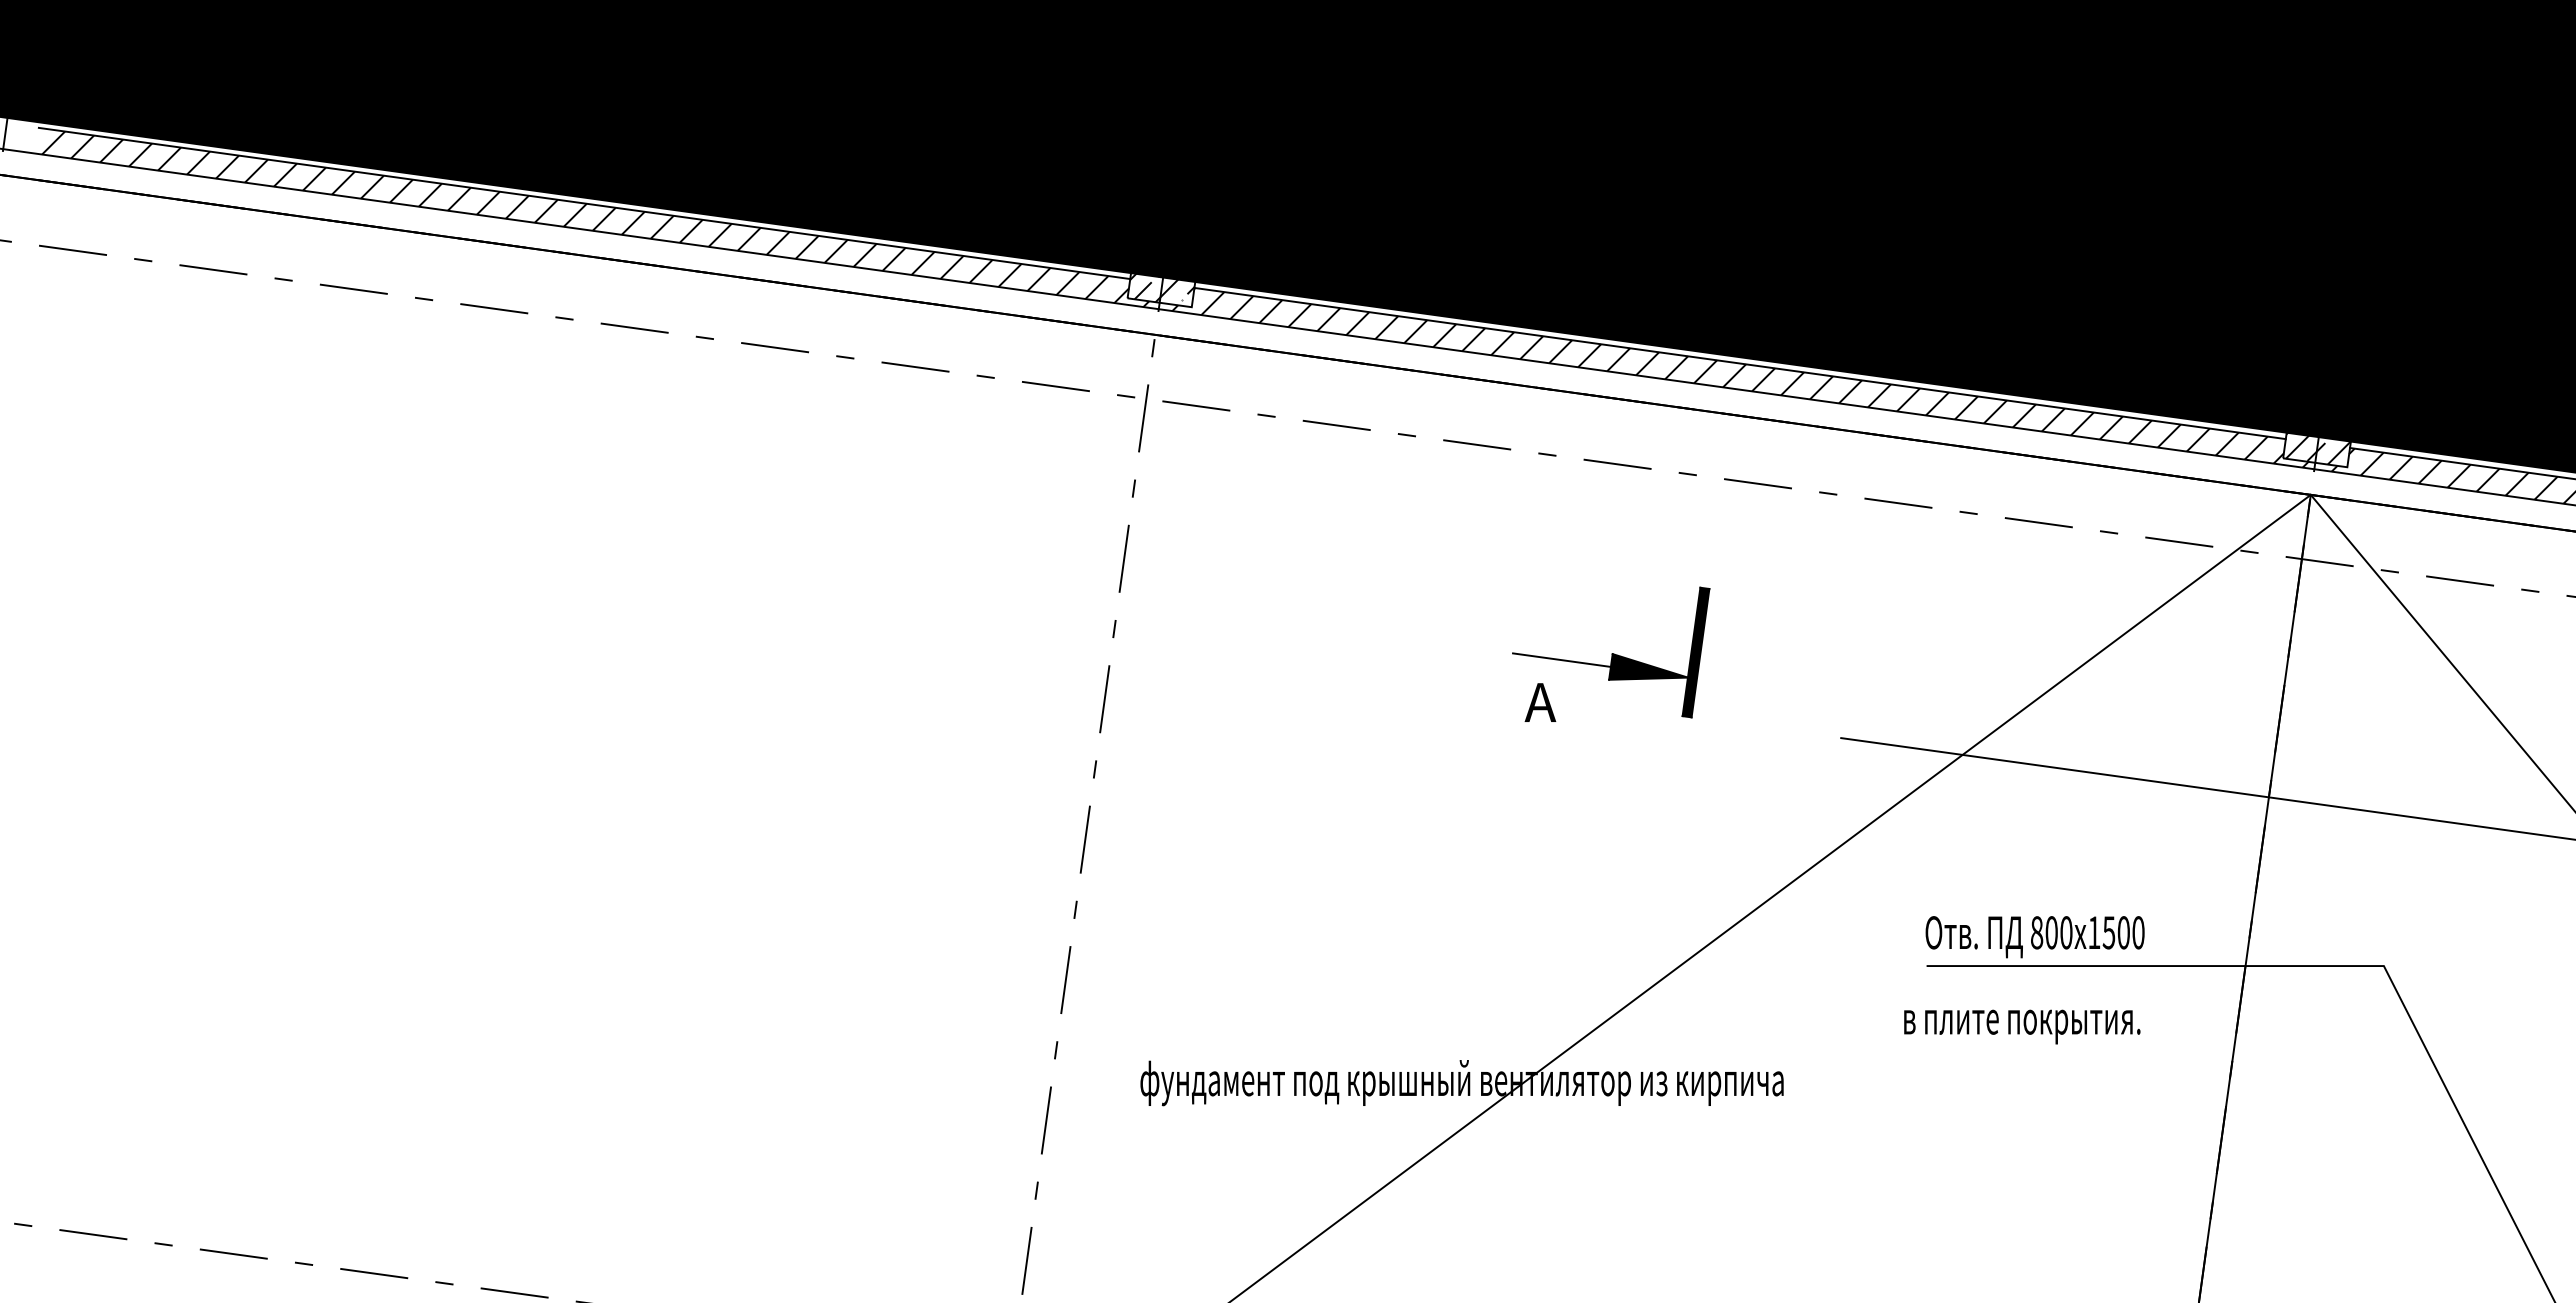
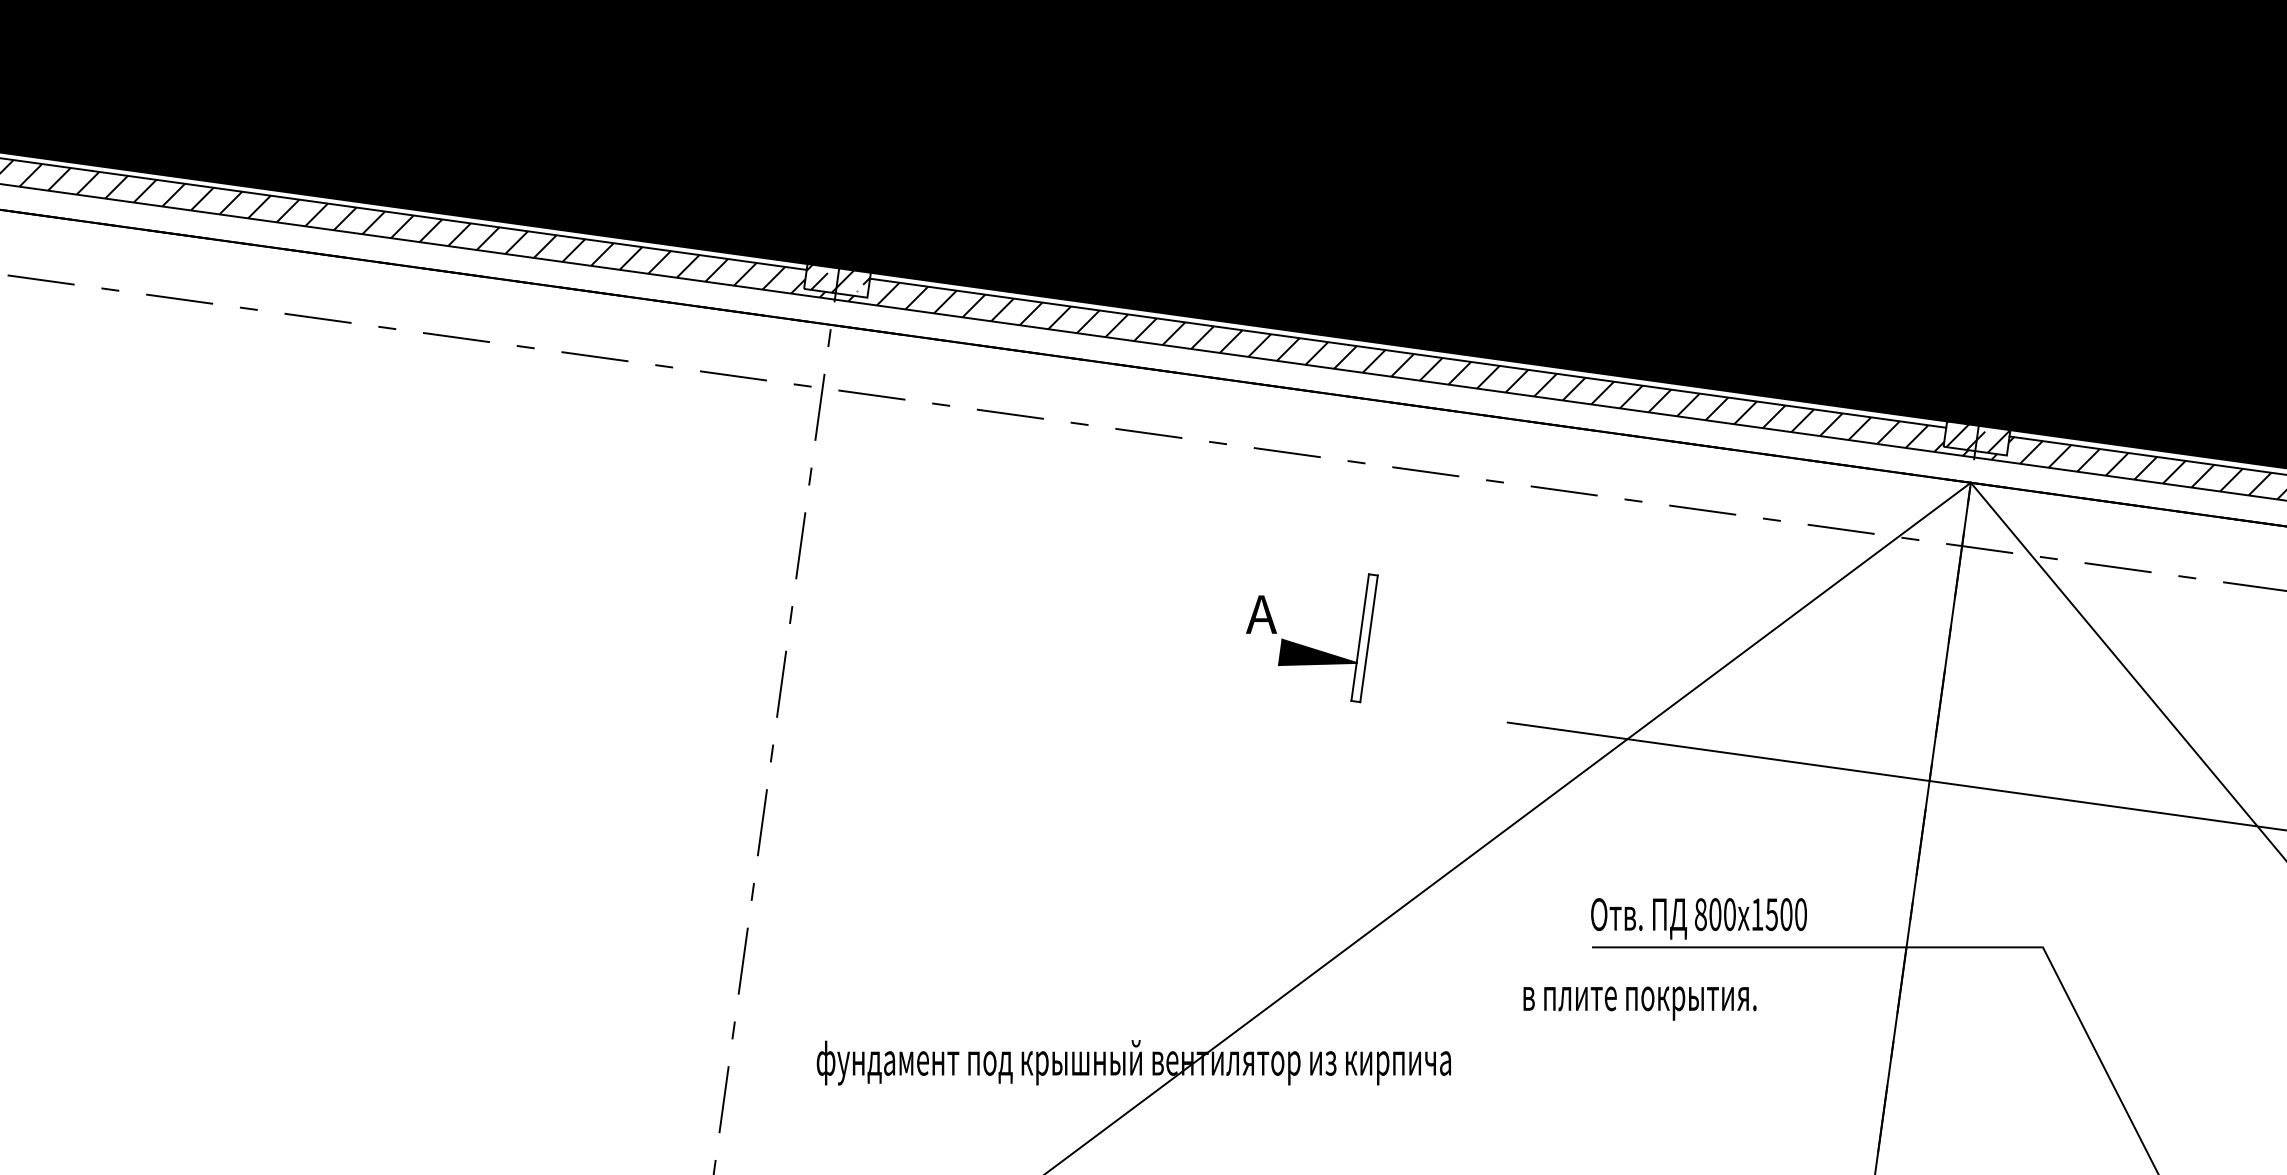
fill: (1695, 652) -> (1364, 638), removed
line: (1561, 659) -> (1231, 645), removed
text: (1540, 702) -> (1261, 614), moved
text: (2022, 1026) -> (1640, 1003), moved

